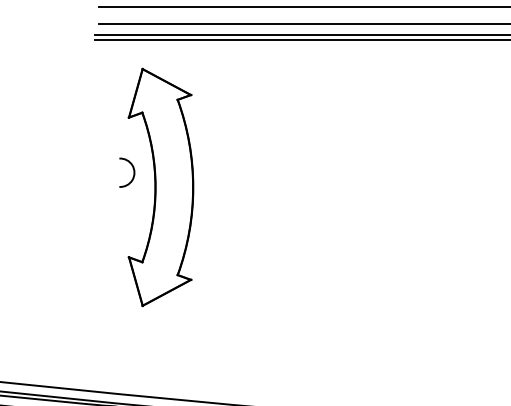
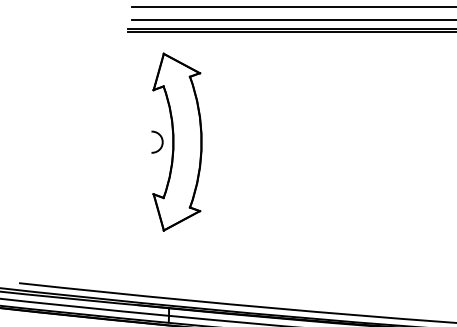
arc: (132, 171) -> (161, 141), moved

